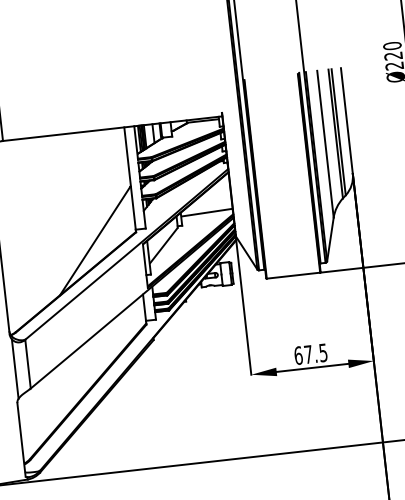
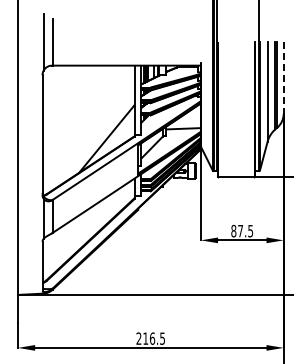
line: (346, 121) -> (283, 78), solid -> dashed
text: (297, 354) -> (233, 230), 67.5 -> 87.5

